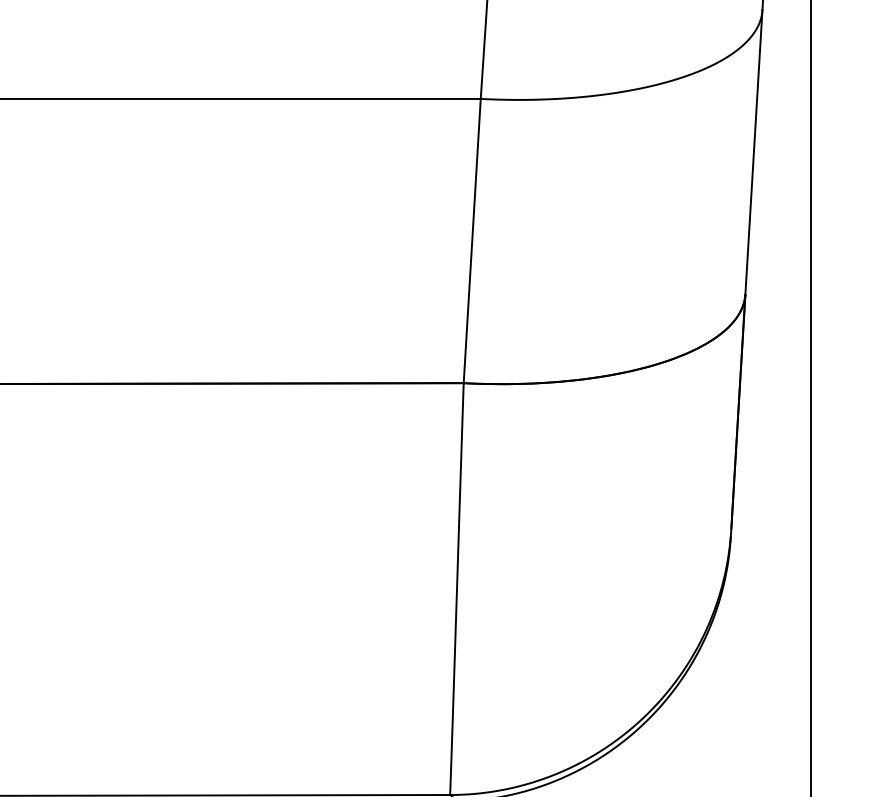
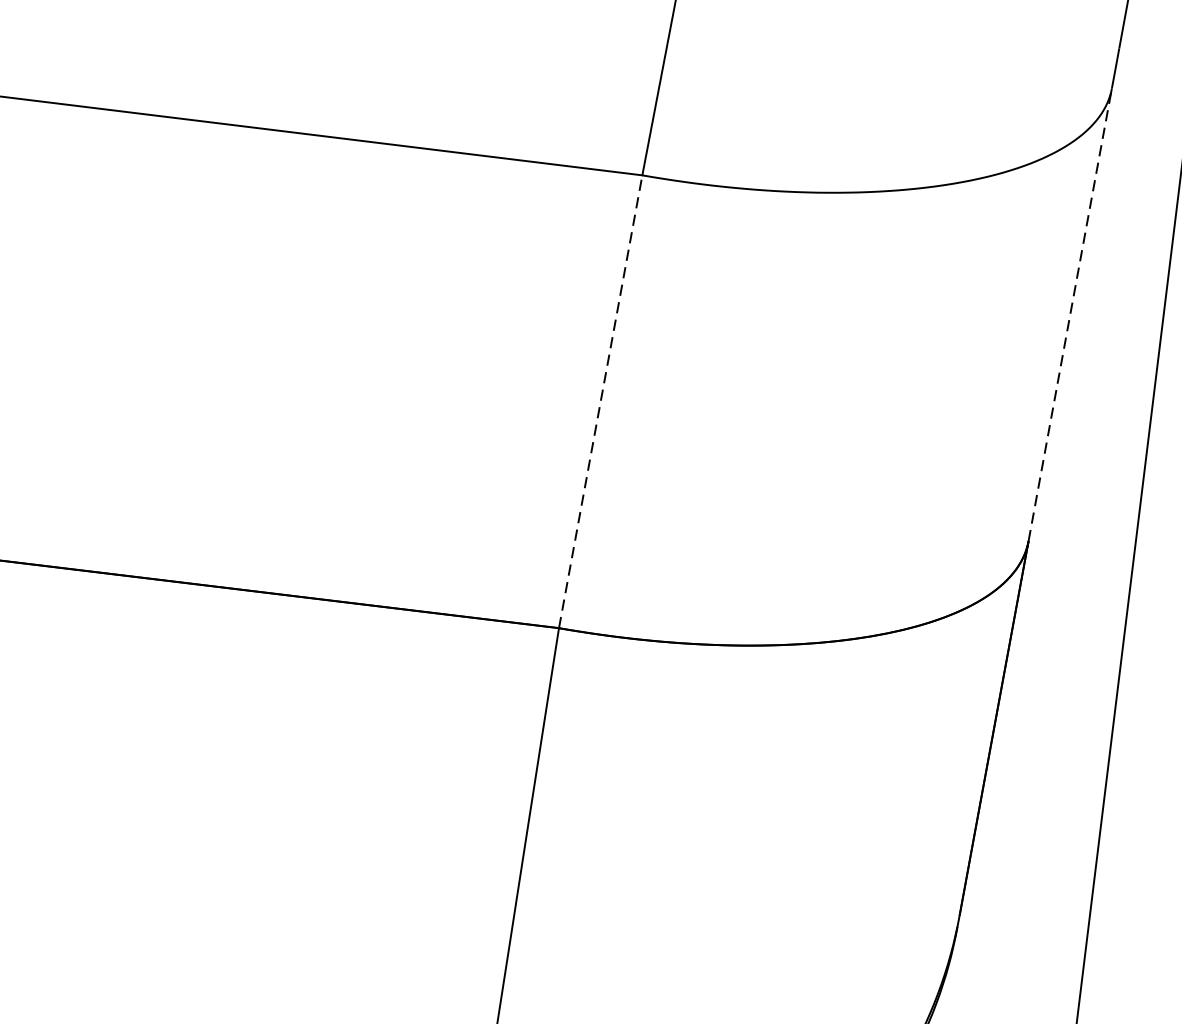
line: (753, 151) -> (1069, 313), solid -> dashed
line: (472, 240) -> (601, 400), solid -> dashed

